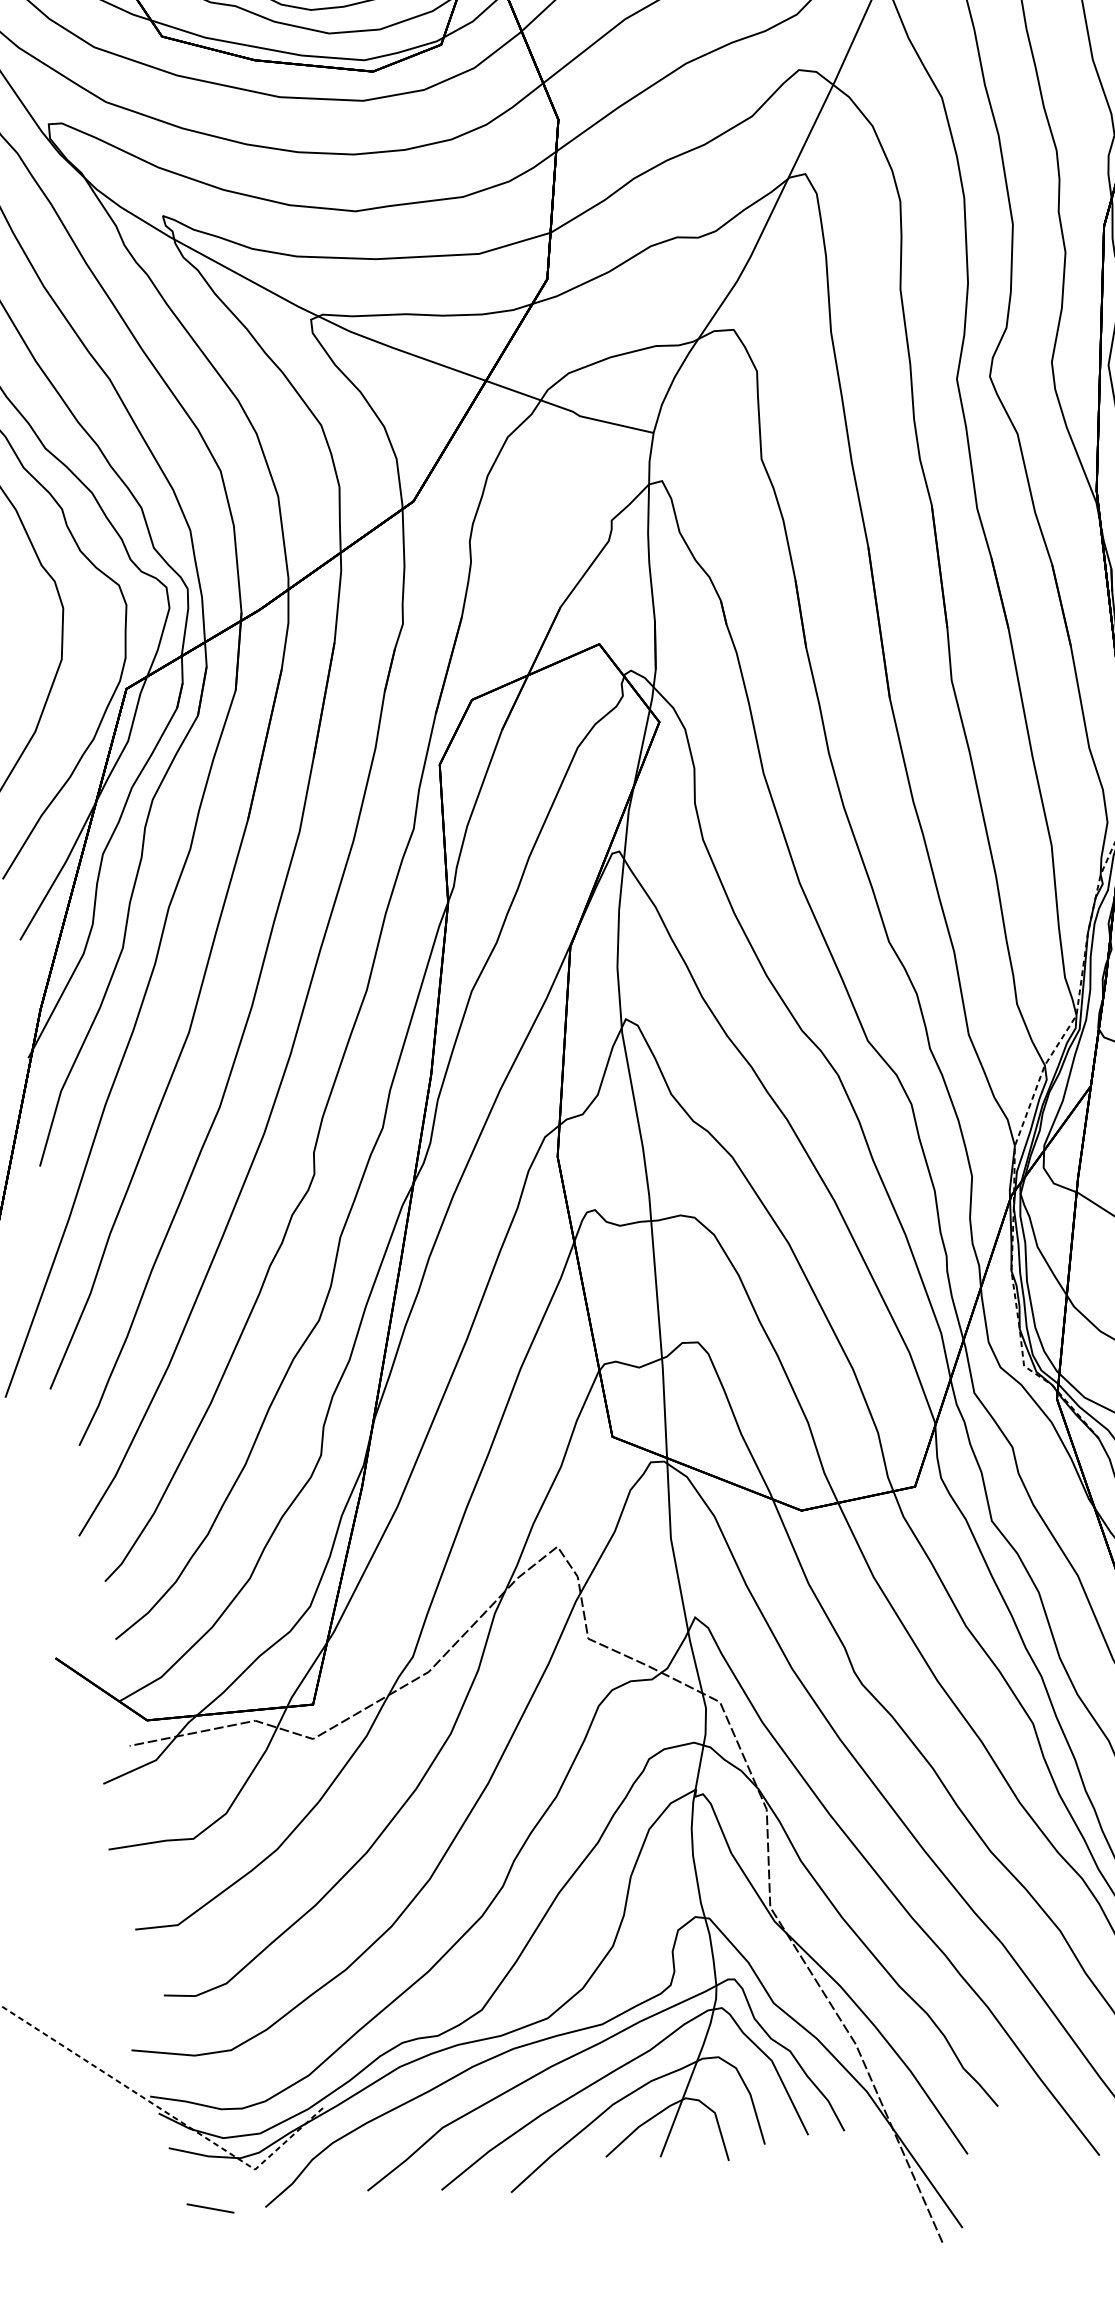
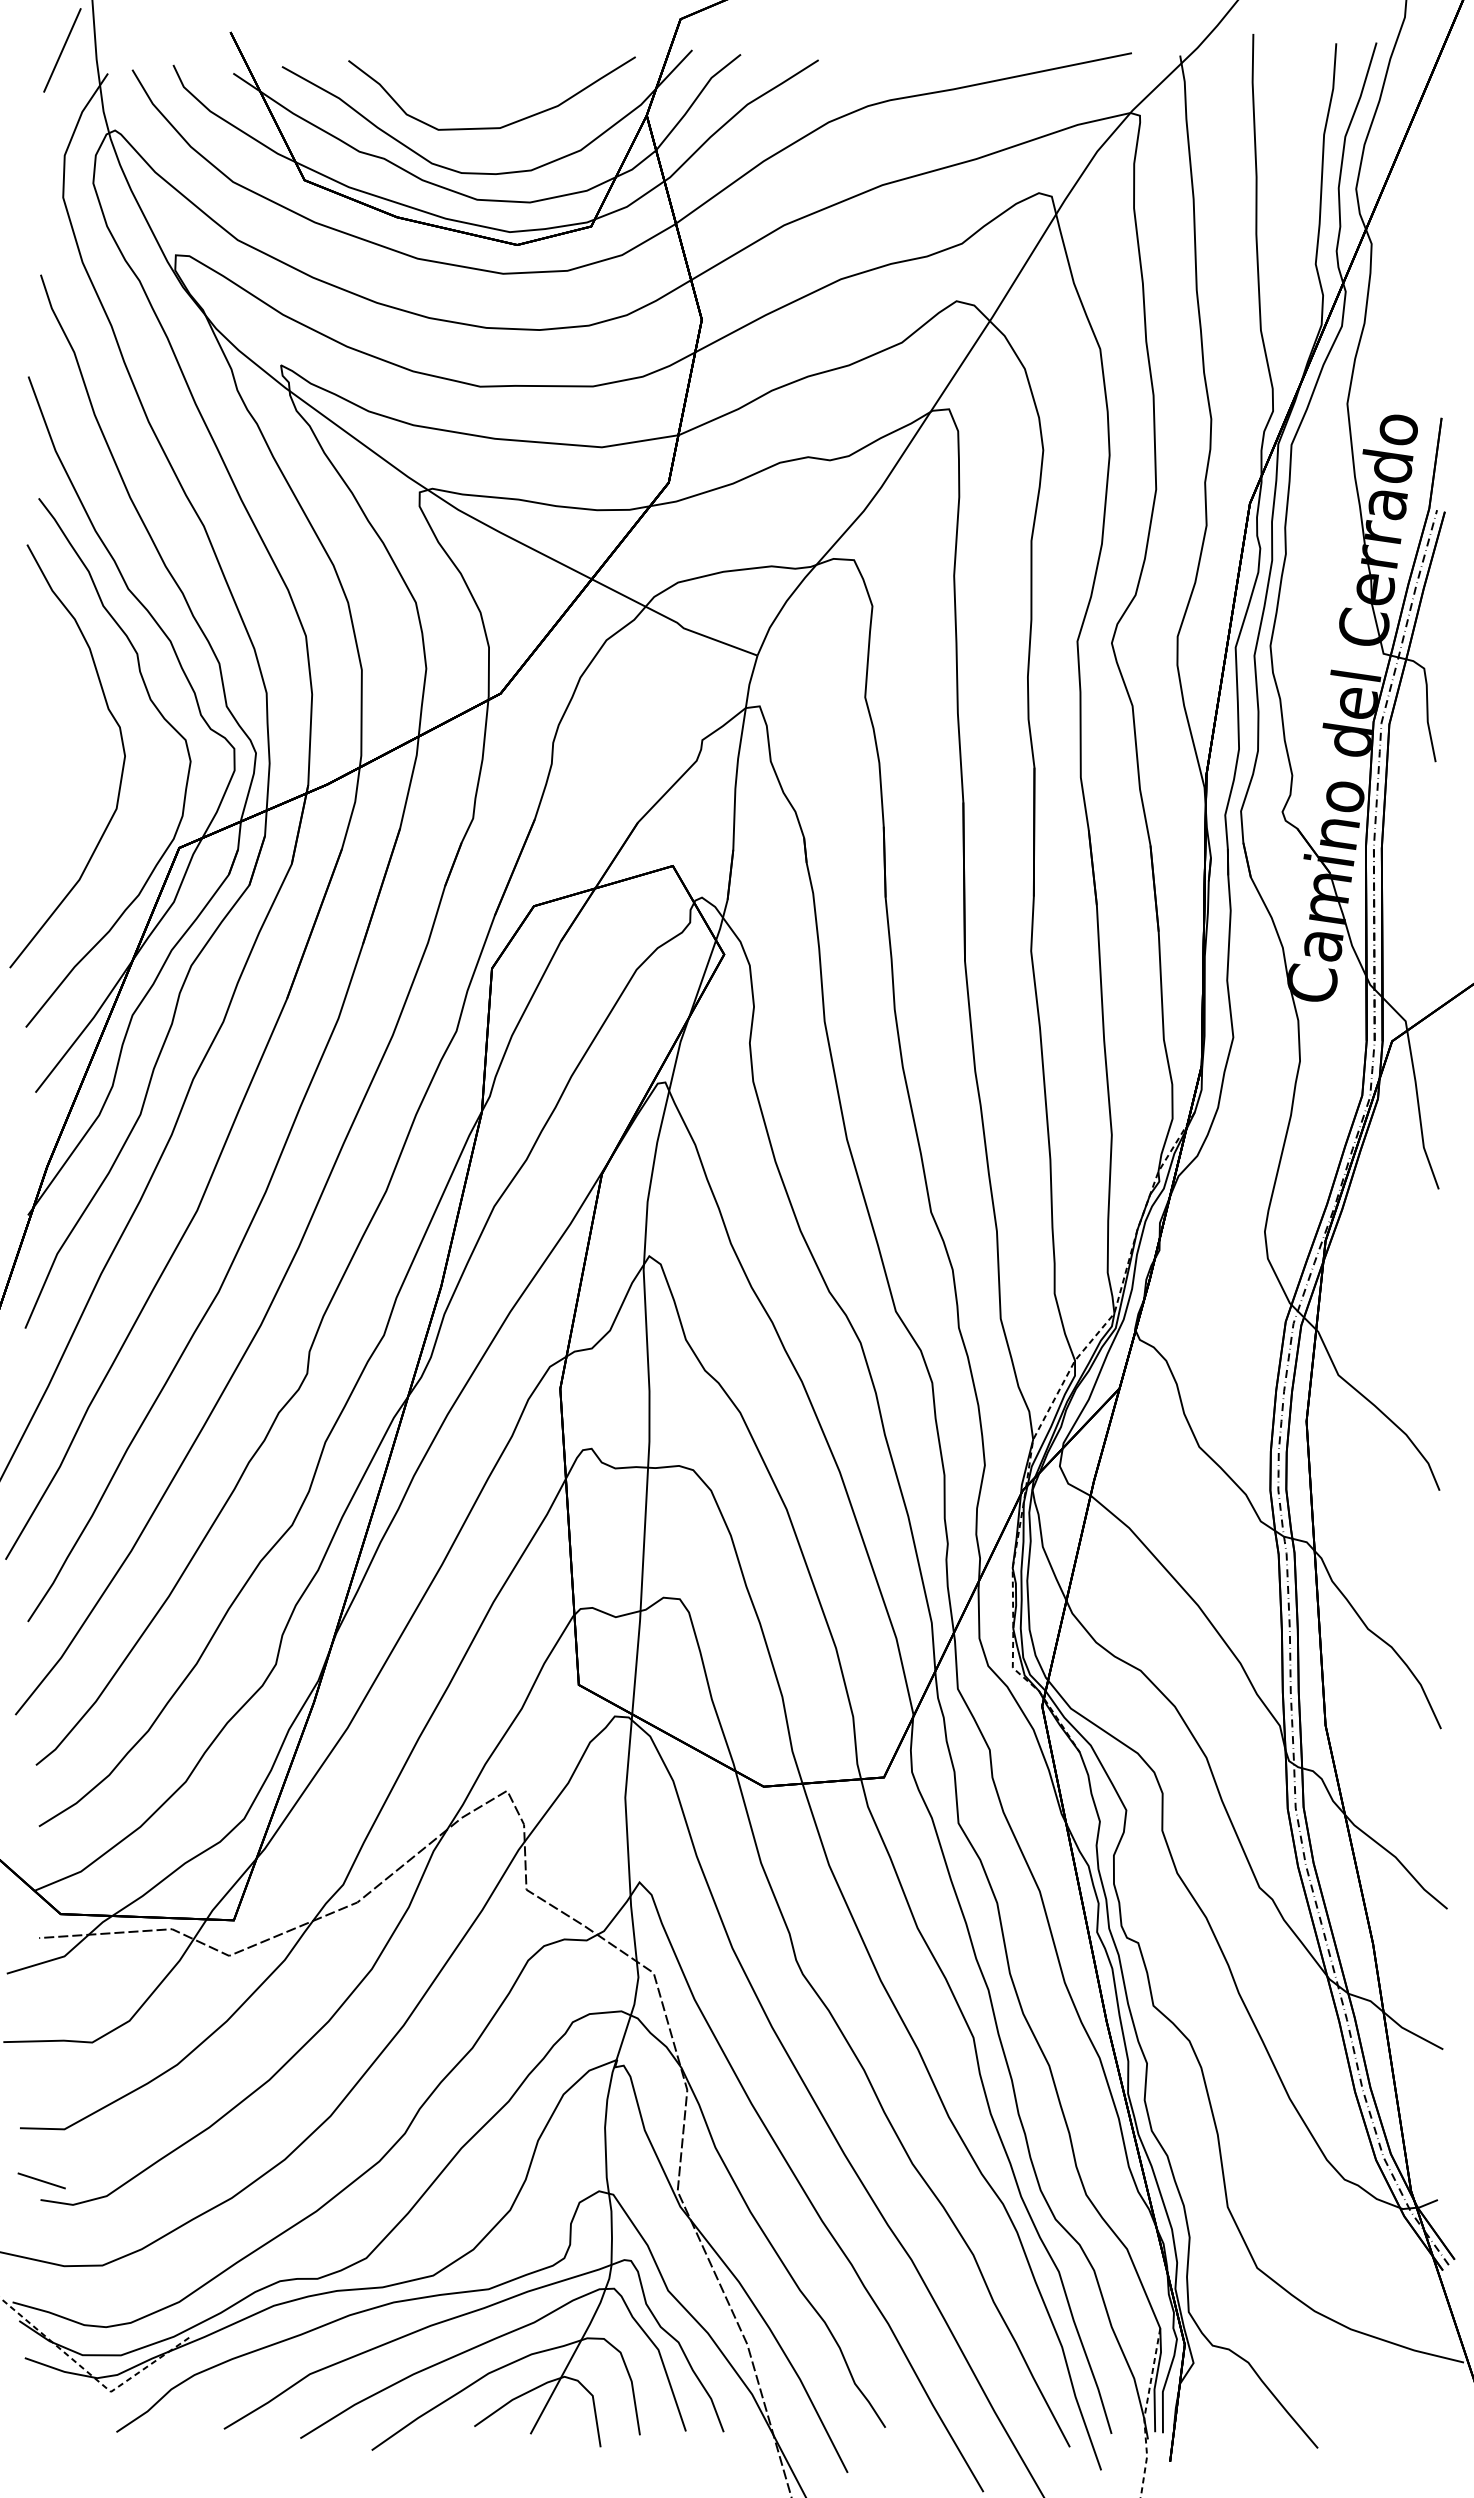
line: (210, 2208) -> (41, 2180), moved

